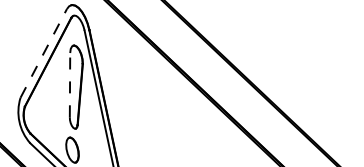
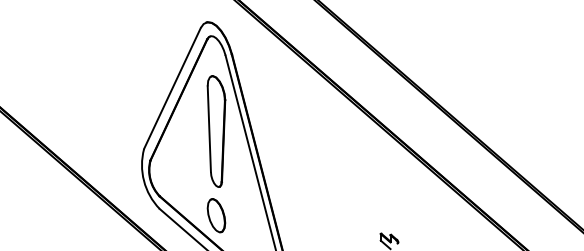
line: (43, 53) -> (172, 88), dashed -> solid
line: (70, 85) -> (209, 129), dashed -> solid

